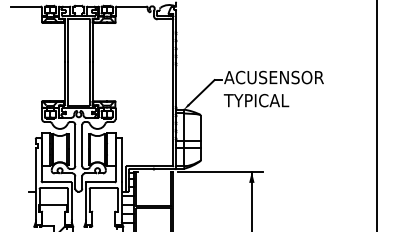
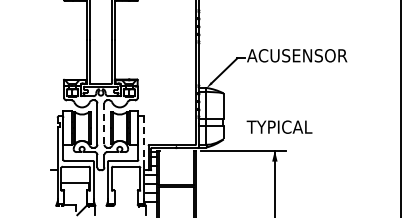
text: (256, 100) -> (279, 127), moved
line: (82, 145) -> (104, 124), solid -> dashed
line: (121, 160) -> (143, 139), solid -> dashed

